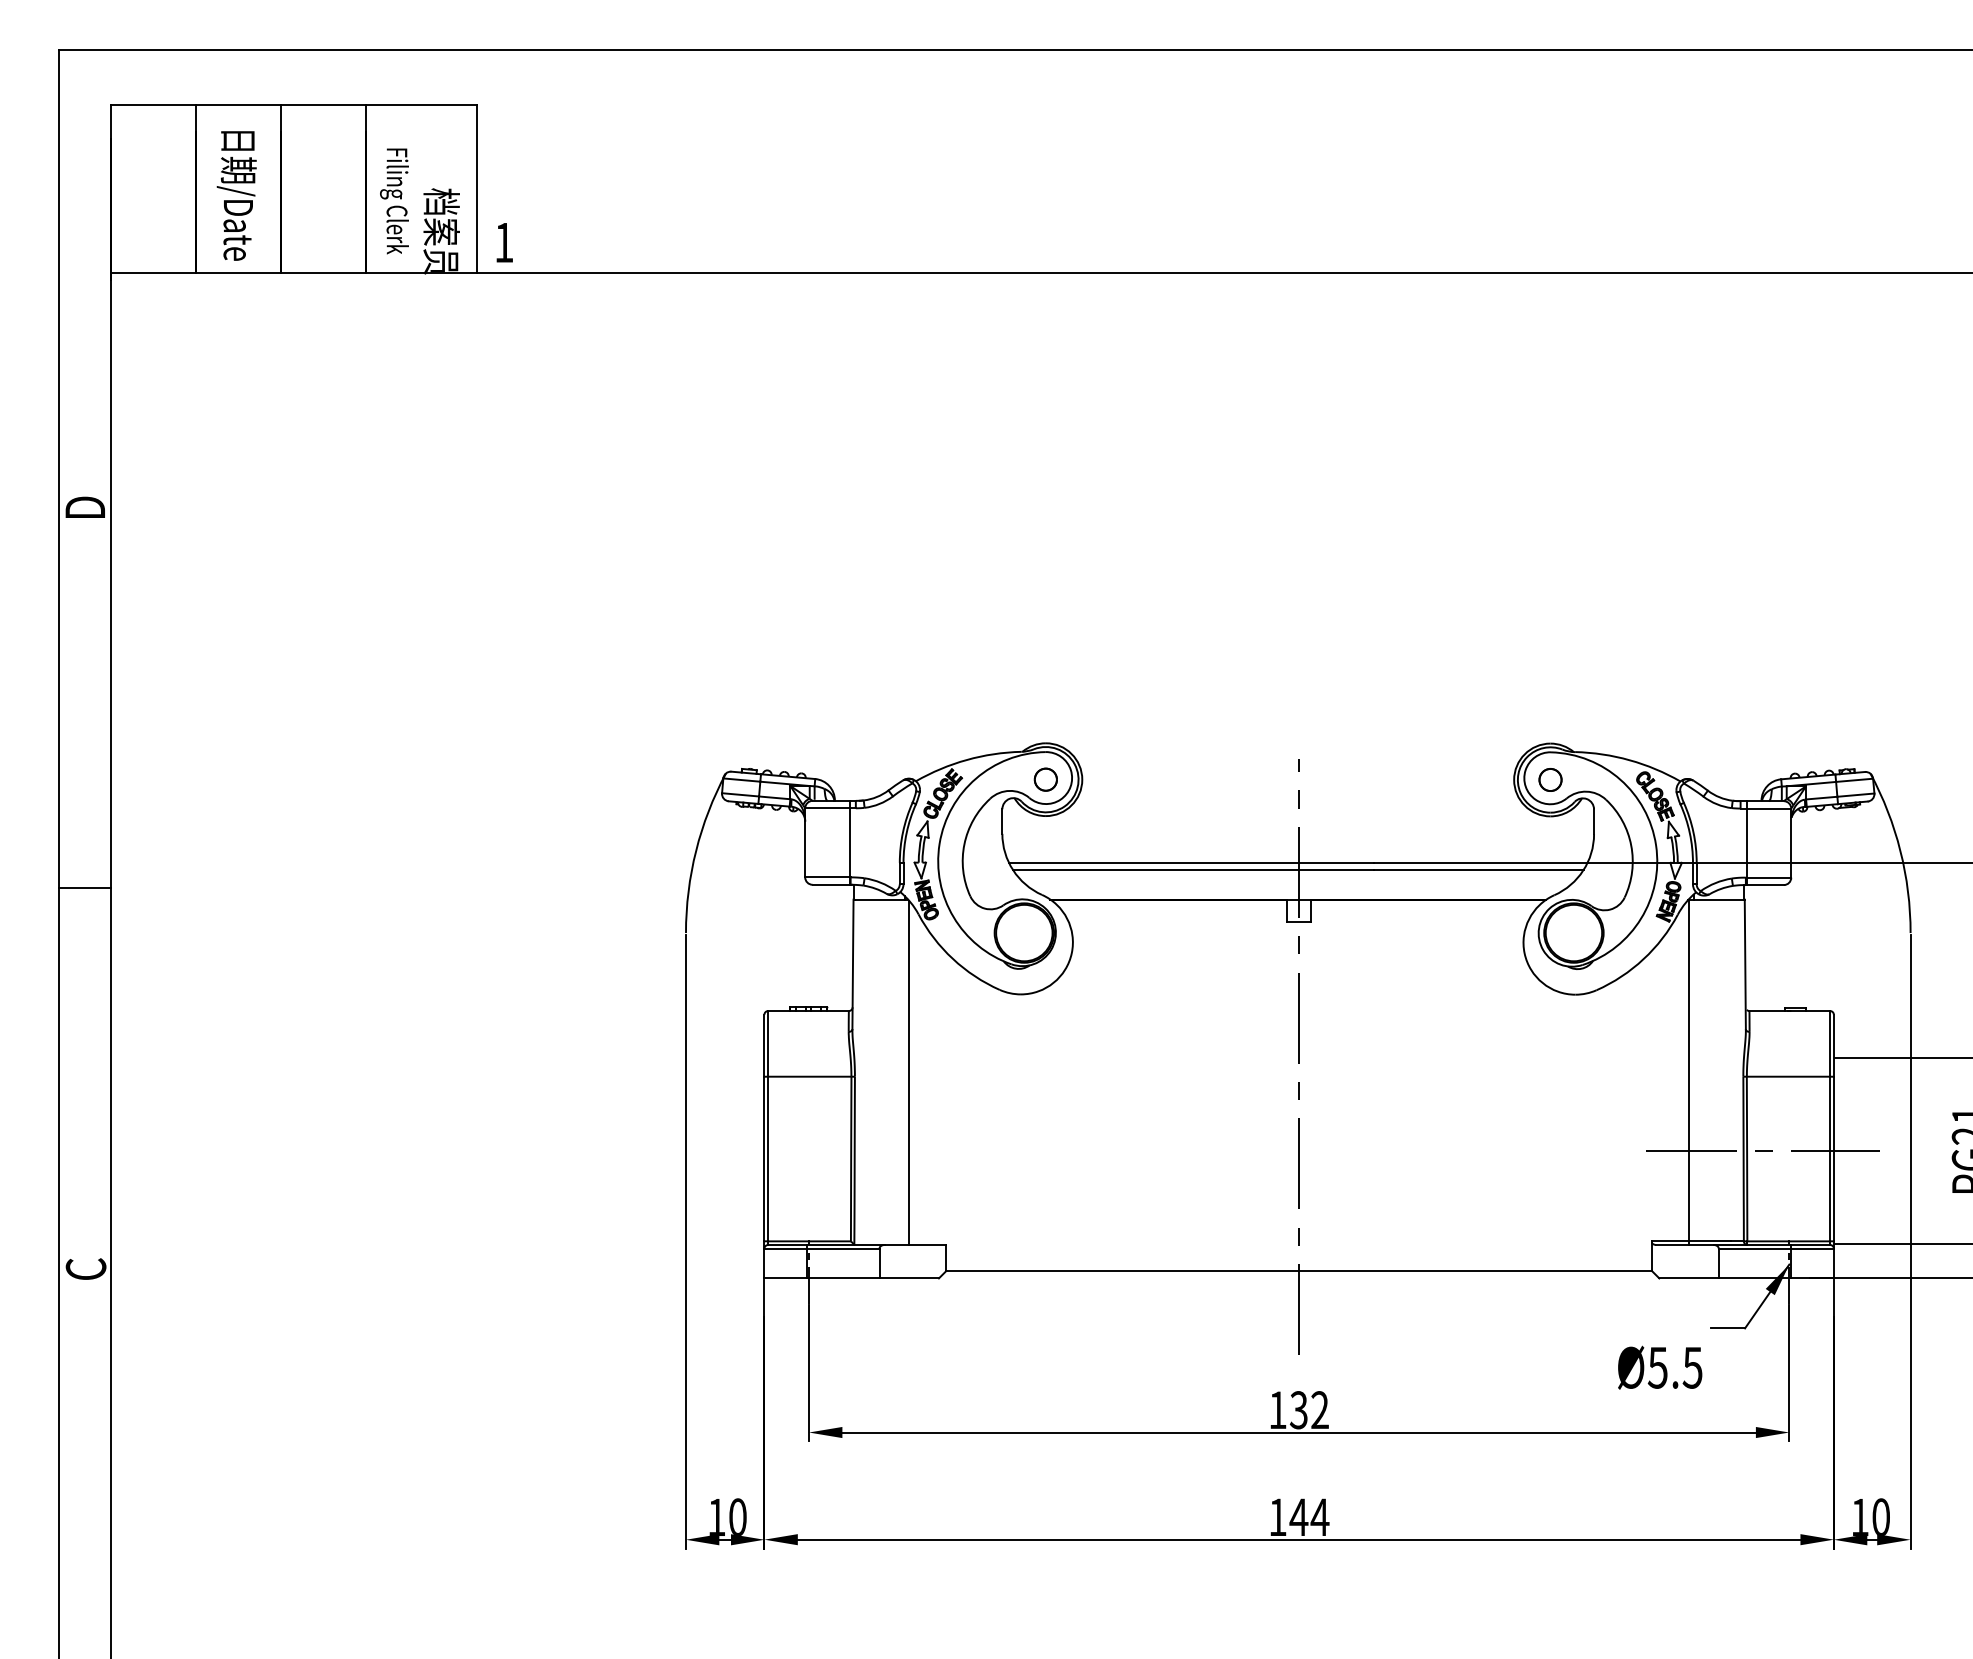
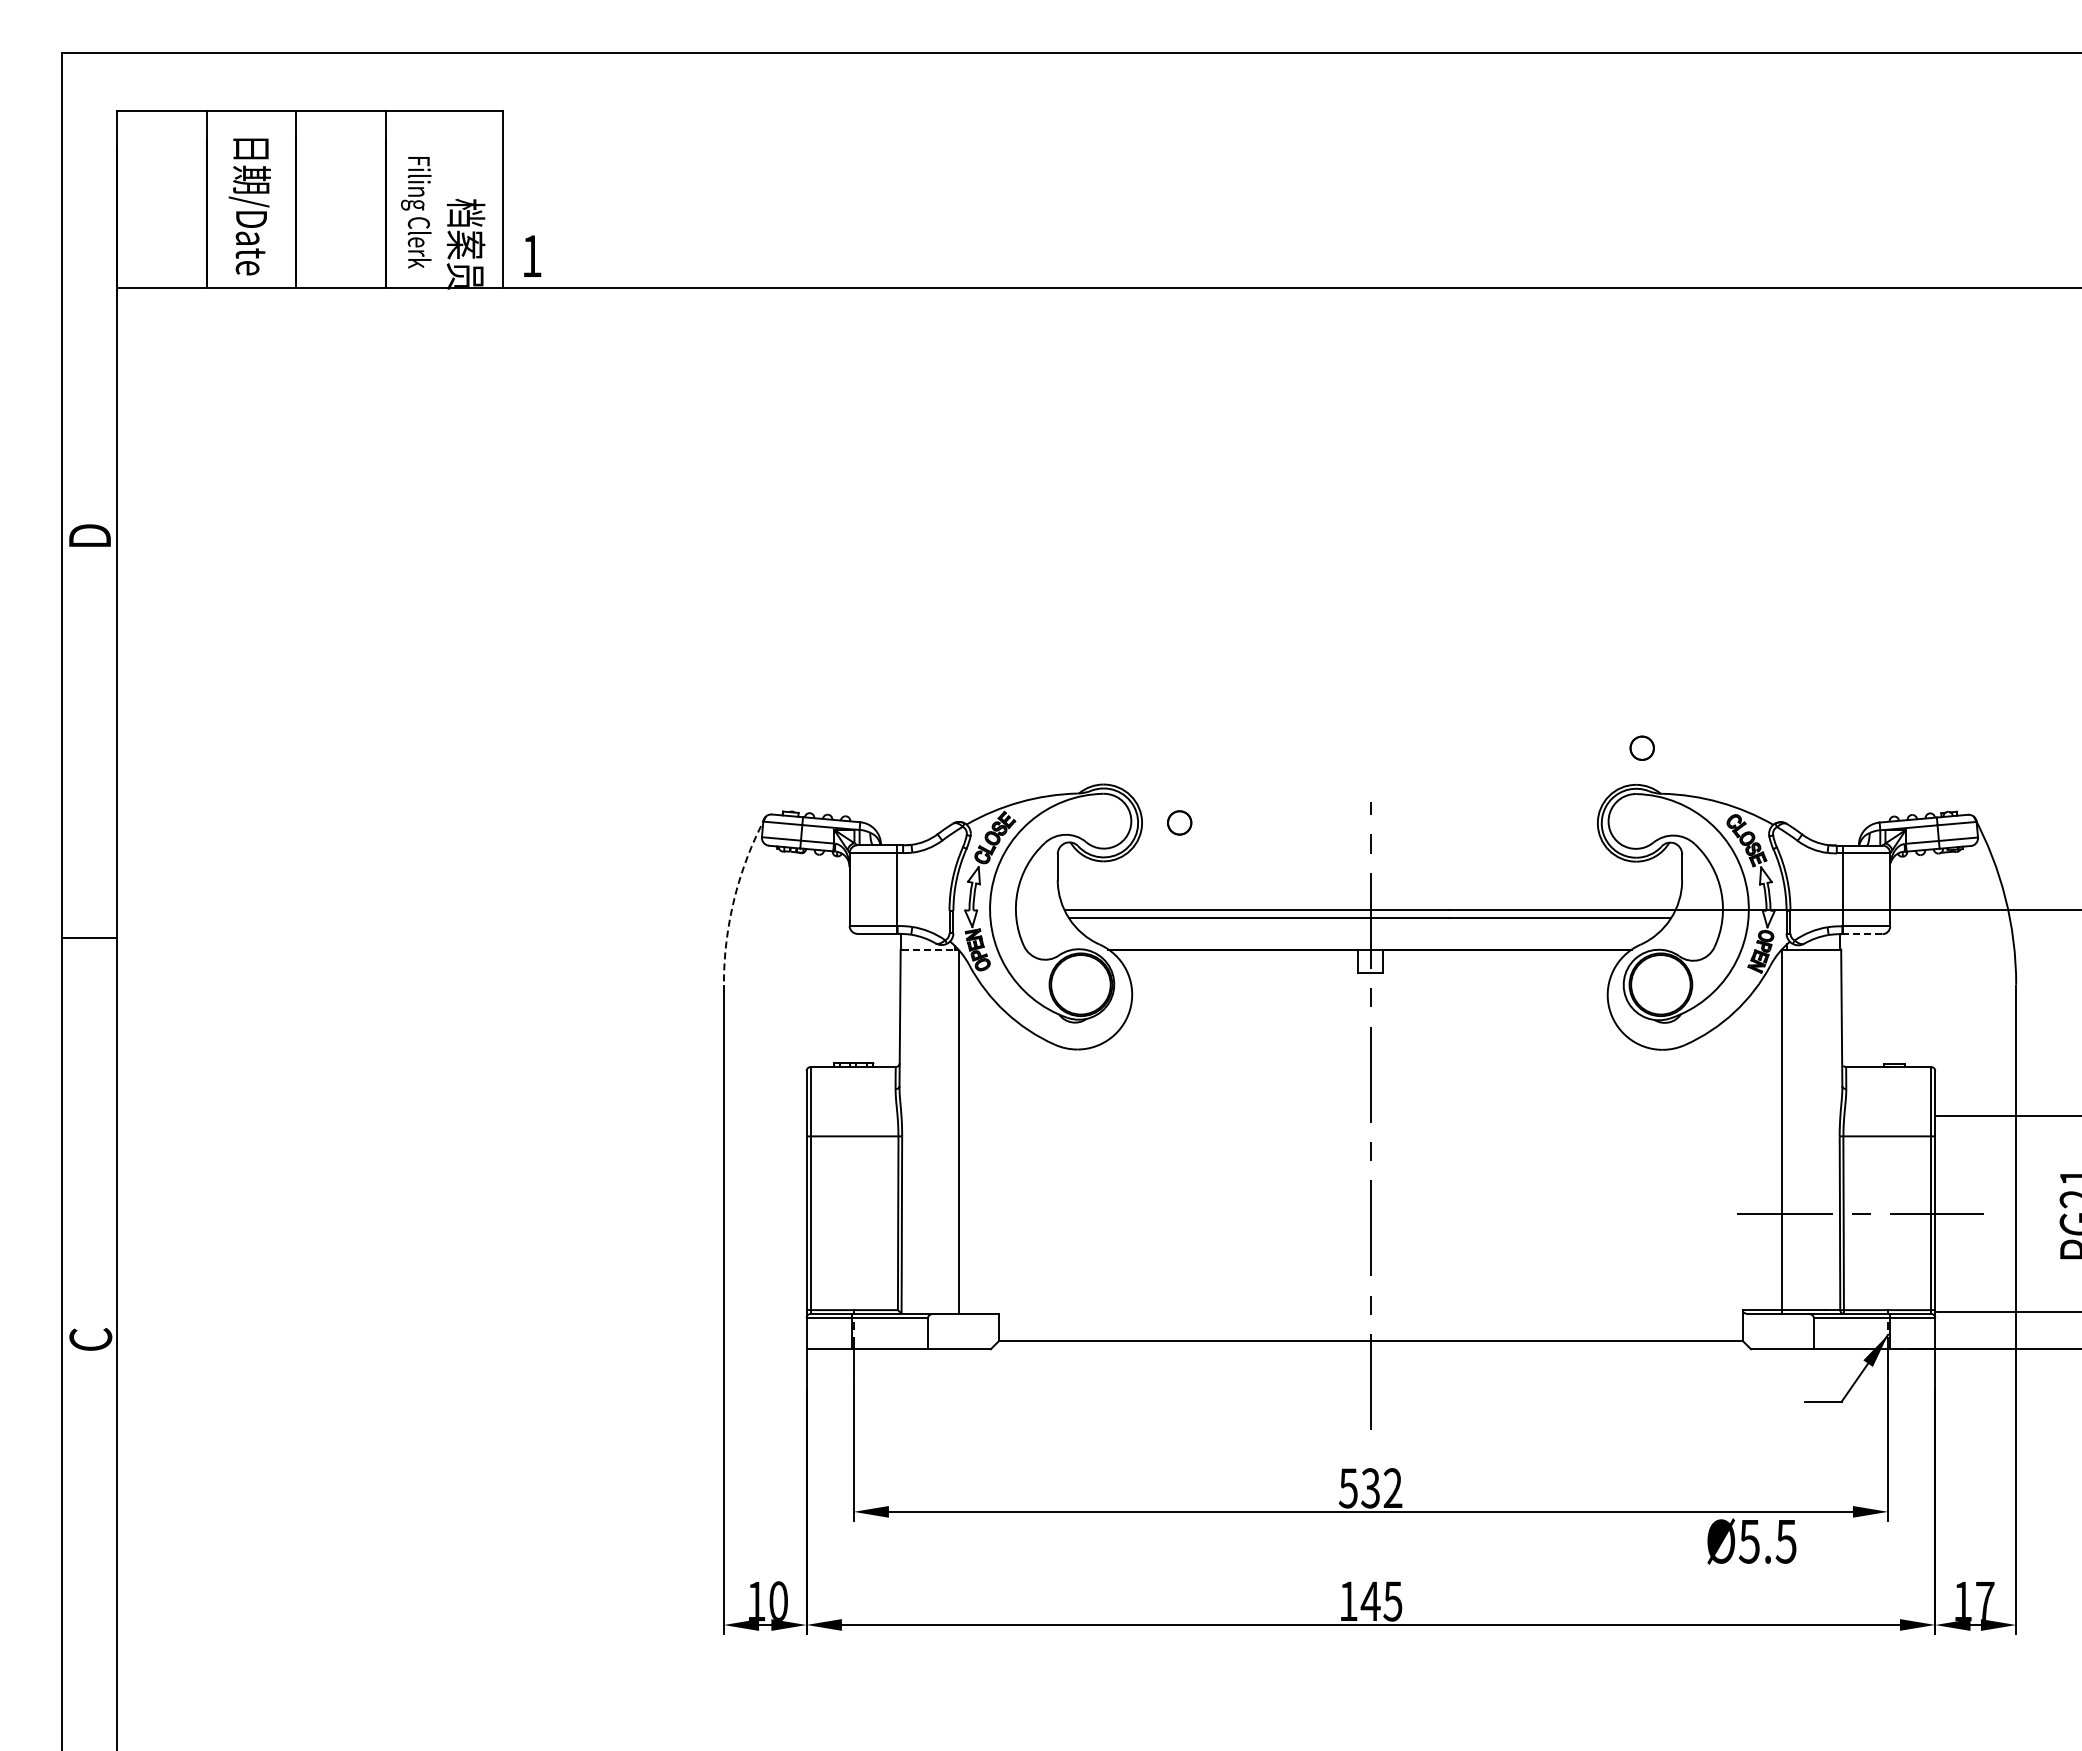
part: (1045, 779) -> (1179, 822), moved
part: (1549, 779) -> (1641, 747), moved
arc: (696, 850) -> (734, 897), solid -> dashed
line: (1764, 885) -> (1862, 934), solid -> dashed
line: (879, 899) -> (928, 949), solid -> dashed
text: (1659, 1367) -> (1751, 1541), moved
text: (1276, 1410) -> (1347, 1488), 132 -> 532
text: (1881, 1516) -> (1985, 1600), 10 -> 17
text: (1319, 1517) -> (1392, 1601), 144 -> 145

